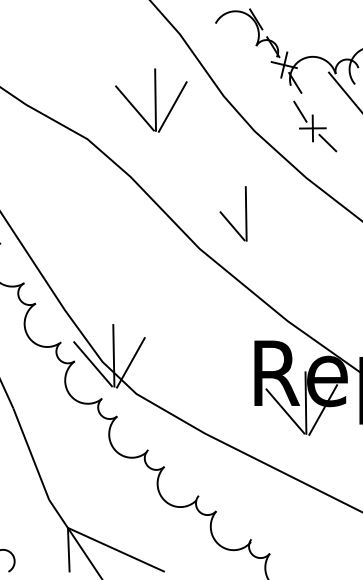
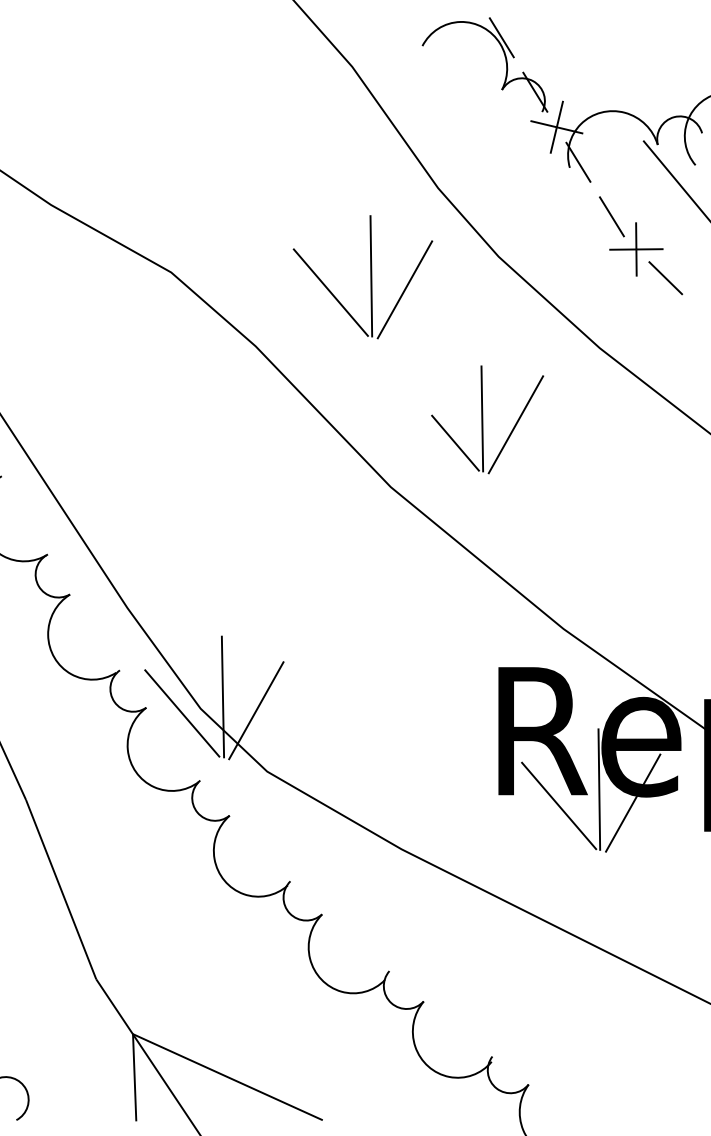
part: (151, 100) -> (363, 277), moved
part: (315, 126) -> (641, 245), moved
line: (263, 216) -> (516, 423), added

